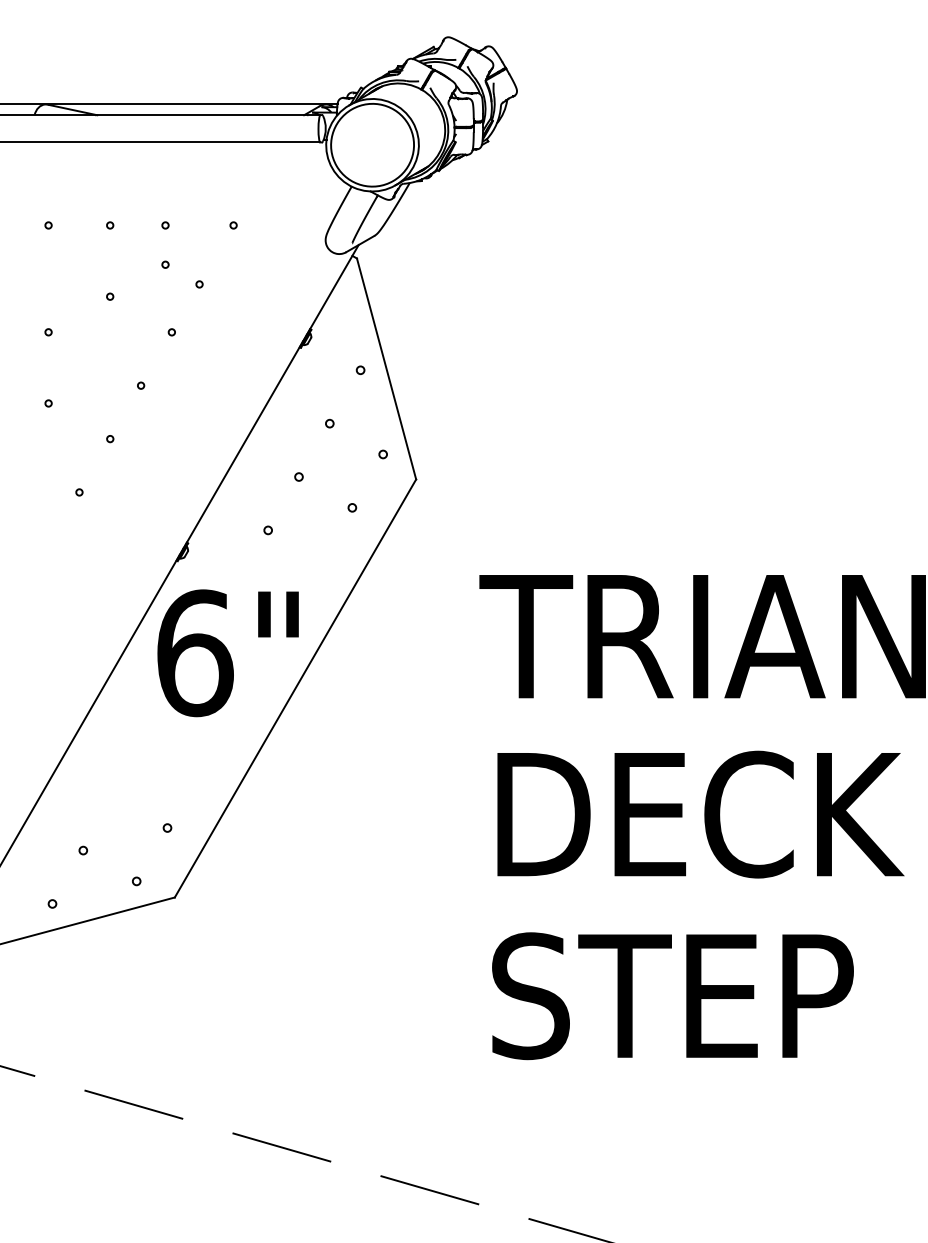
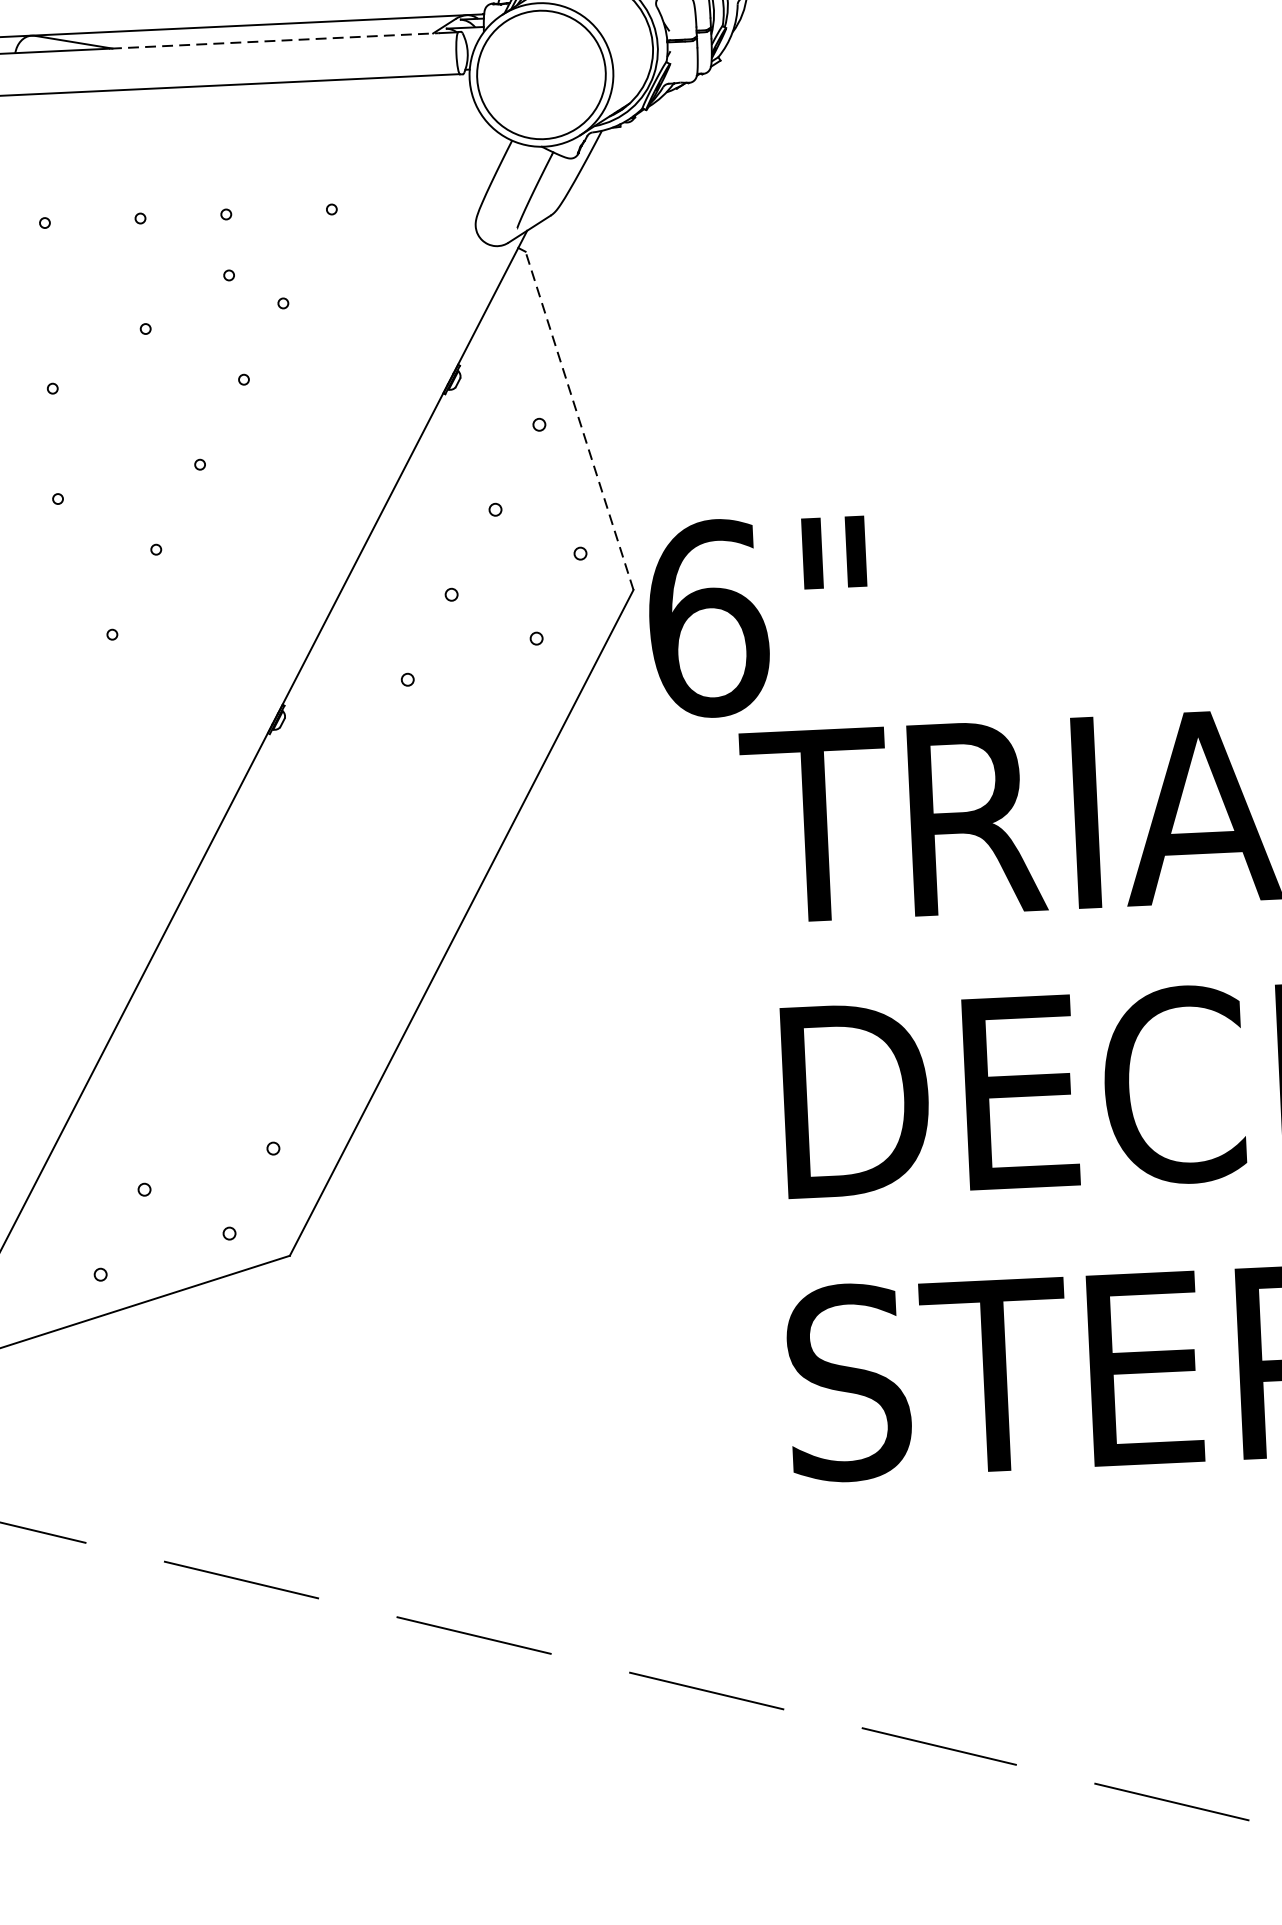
line: (202, 115) -> (275, 41), solid -> dashed
line: (386, 368) -> (579, 420), solid -> dashed
text: (227, 653) -> (758, 616), moved

